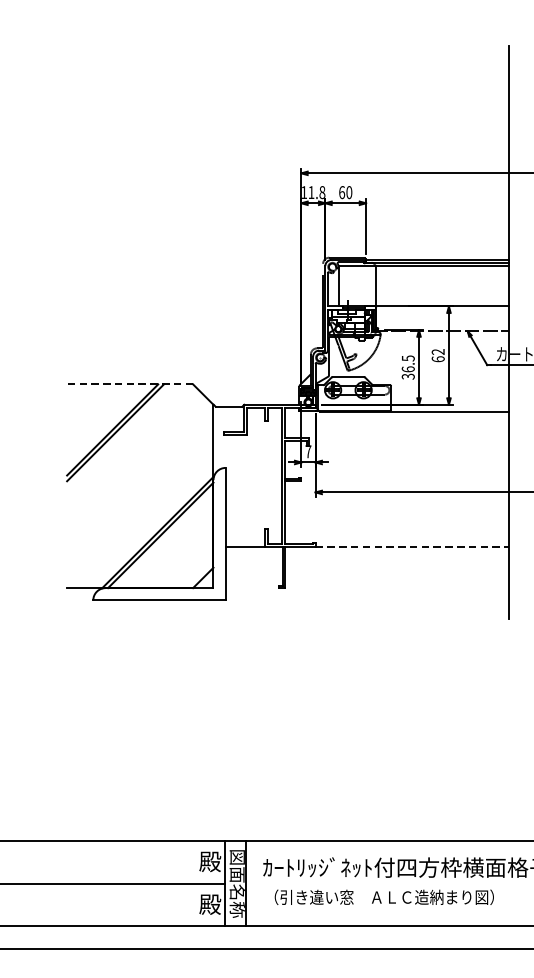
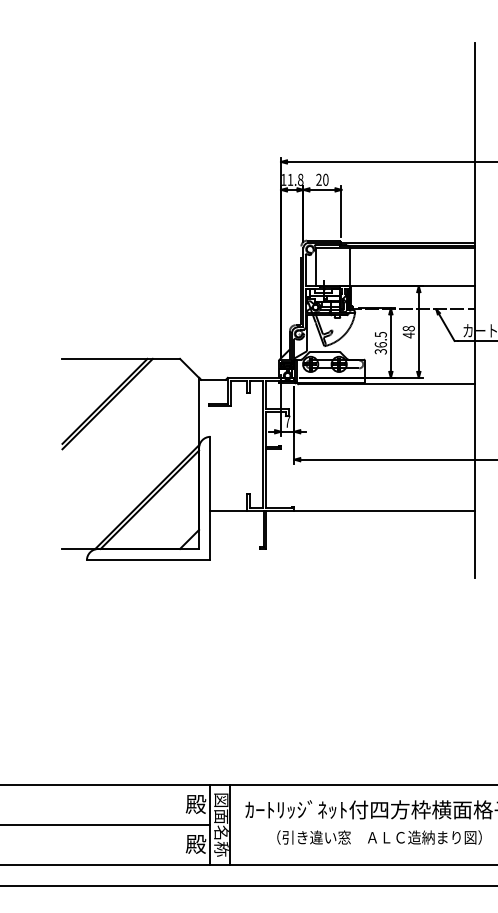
text: (341, 192) -> (318, 179), 60 -> 20
text: (437, 355) -> (408, 331), 62 -> 48
line: (130, 383) -> (121, 358), dashed -> solid
line: (413, 546) -> (385, 510), dashed -> solid
text: (384, 897) -> (379, 837), moved

